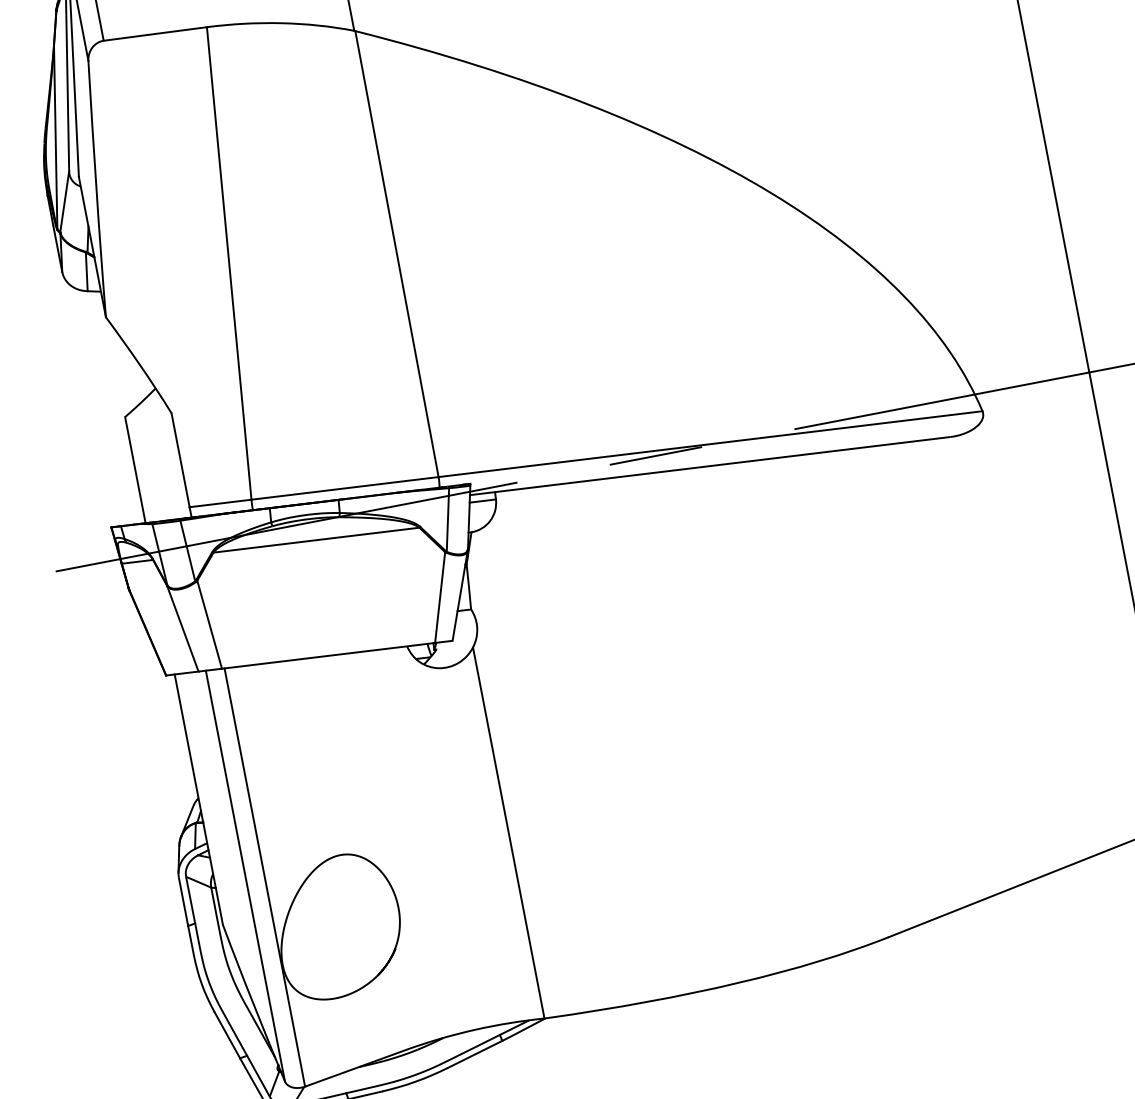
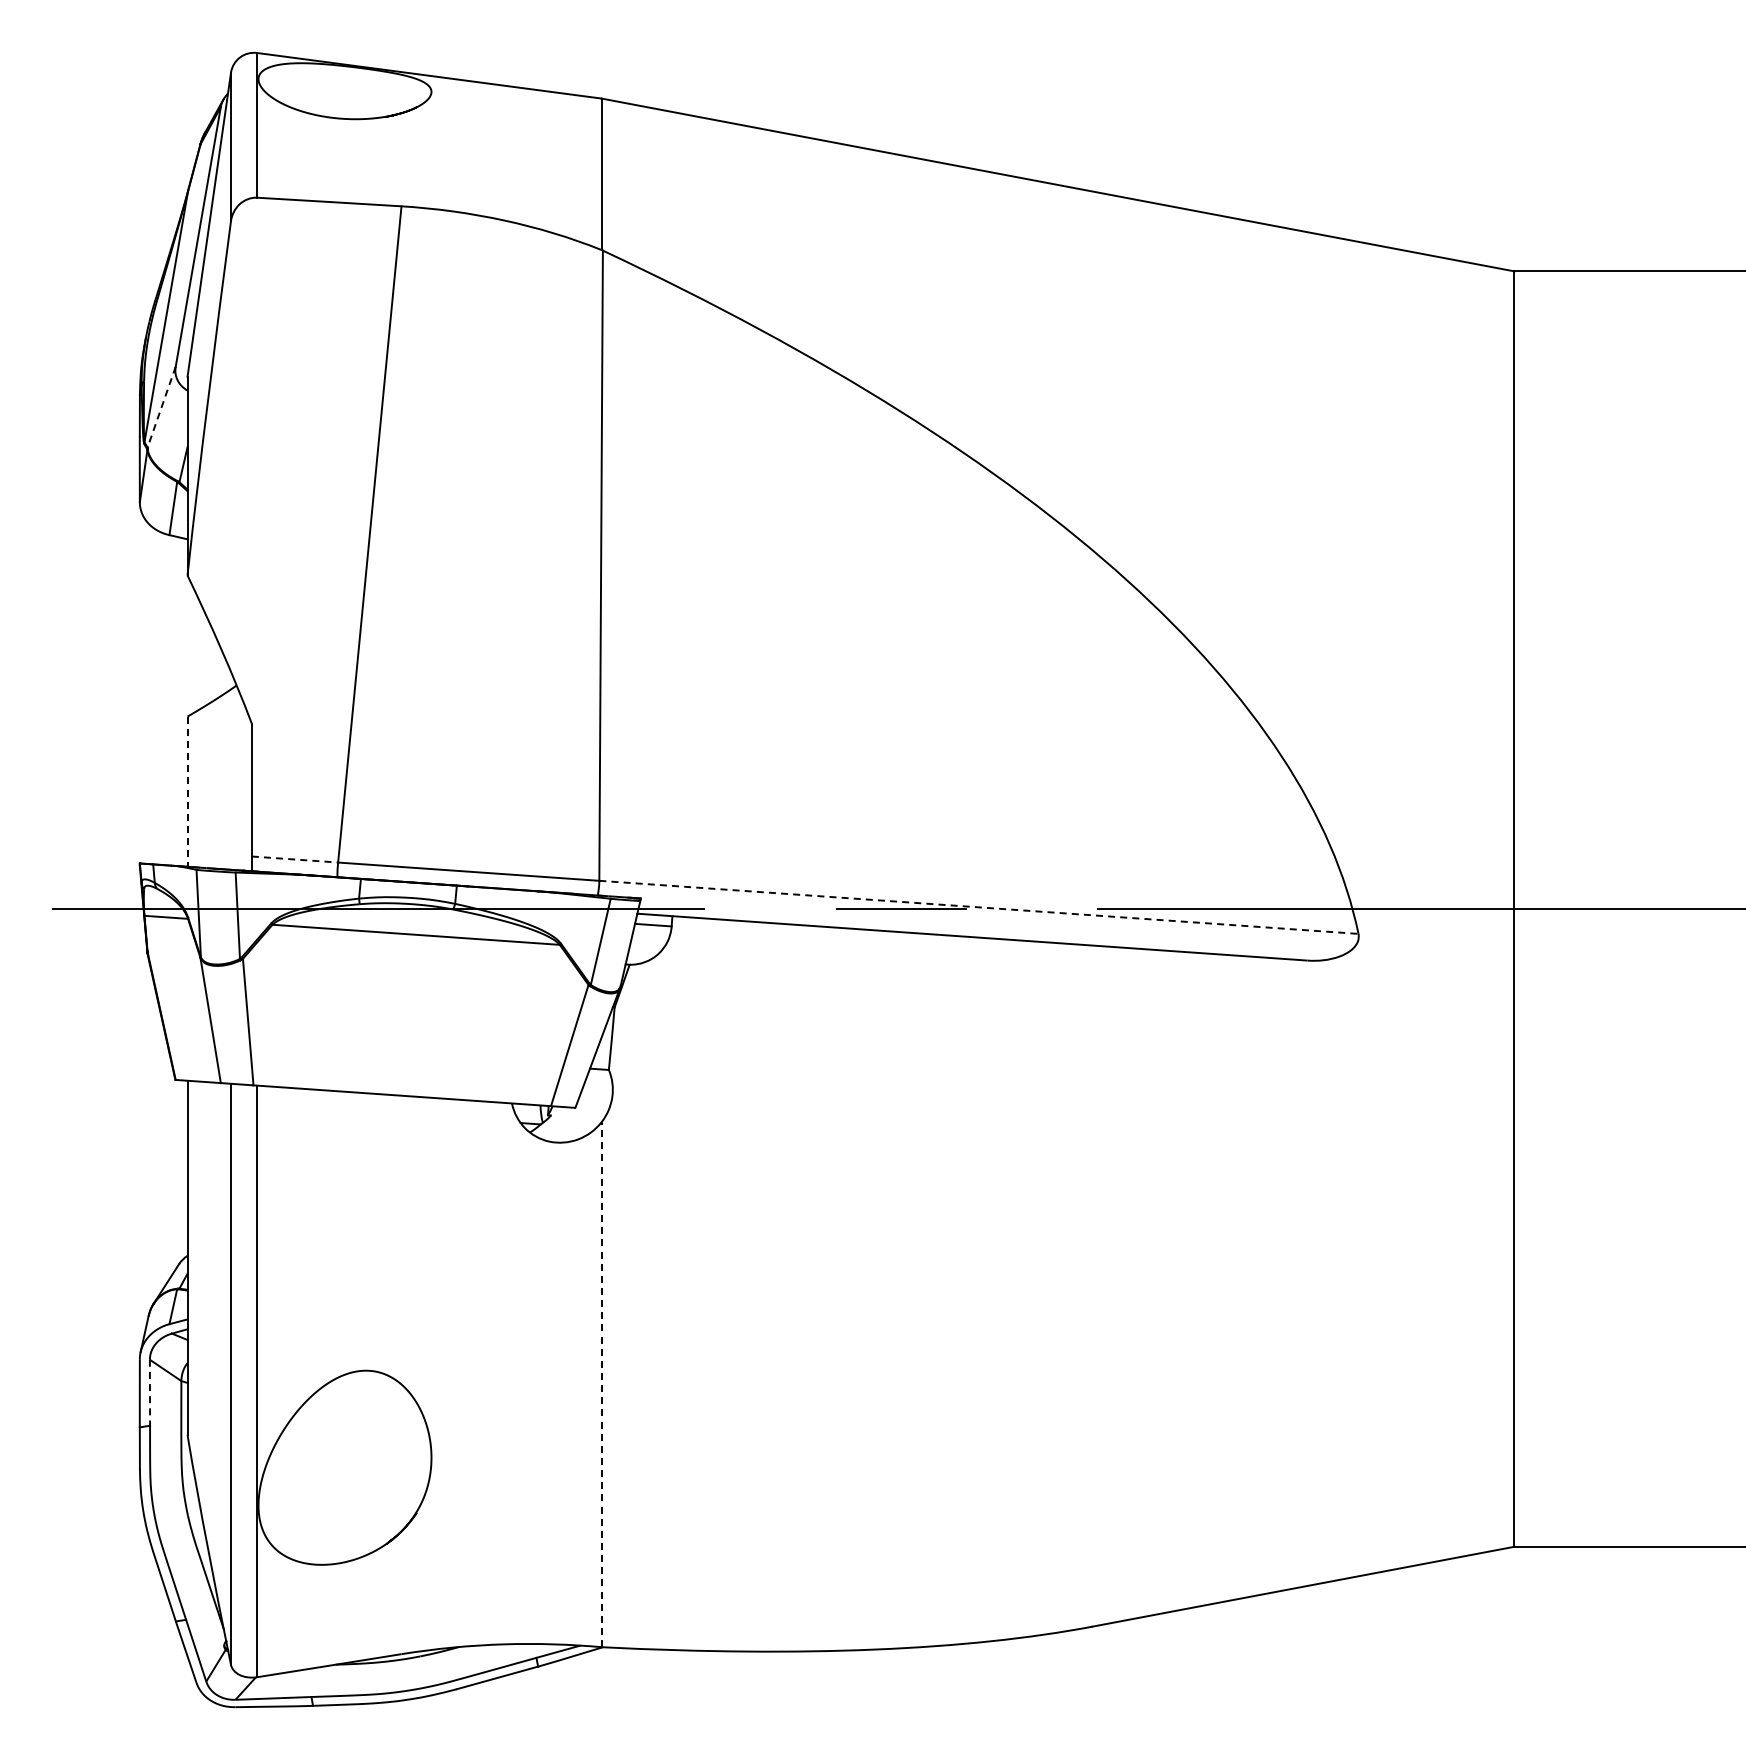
line: (64, 202) -> (161, 407), solid -> dashed
line: (710, 444) -> (978, 907), solid -> dashed
line: (135, 470) -> (187, 792), solid -> dashed
line: (220, 503) -> (295, 859), solid -> dashed
line: (508, 832) -> (601, 1384), solid -> dashed
line: (190, 900) -> (149, 1393), solid -> dashed

